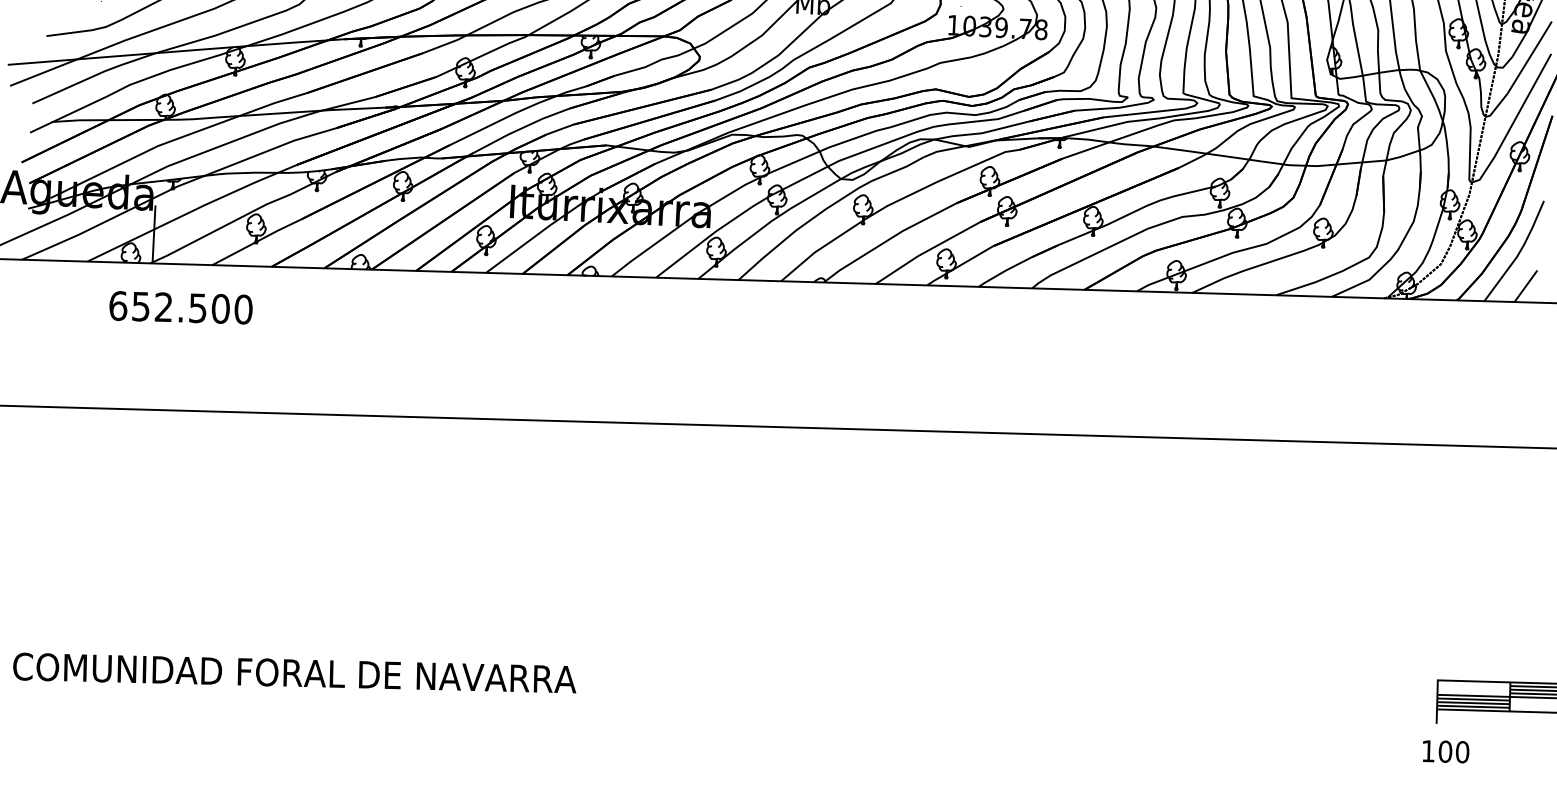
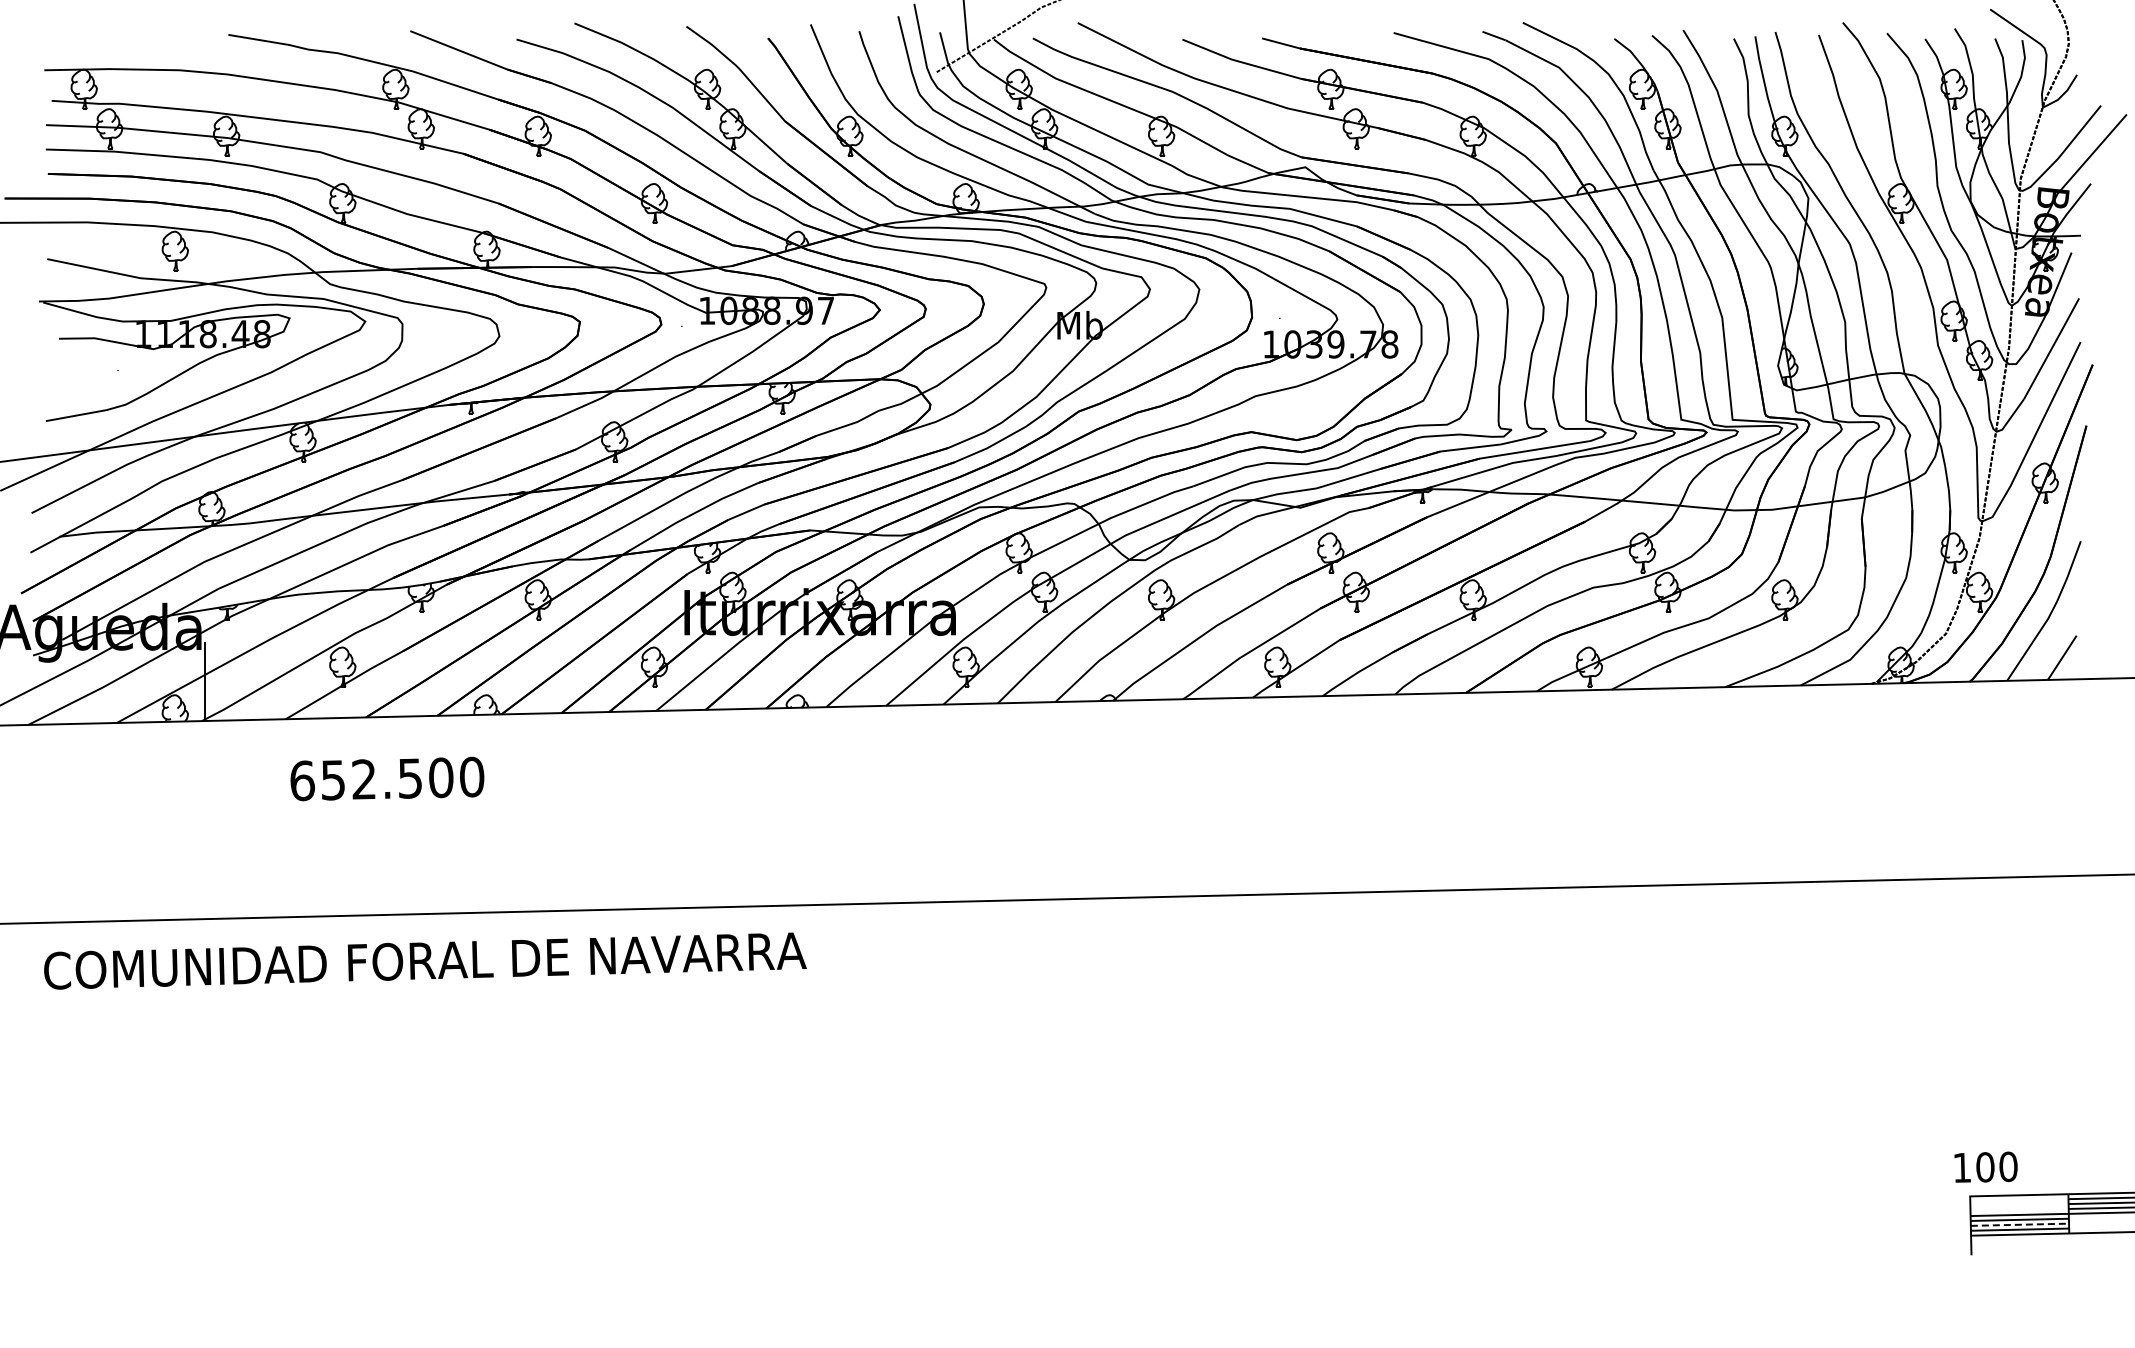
text: (181, 307) -> (387, 778), moved
text: (295, 672) -> (425, 960), moved
line: (1473, 702) -> (2020, 1224), solid -> dashed
text: (1445, 751) -> (1985, 1166), moved

